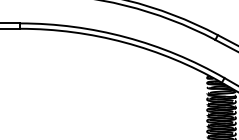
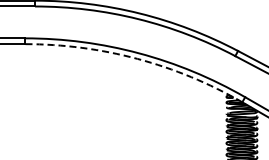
arc: (124, 42) -> (137, 58), solid -> dashed

